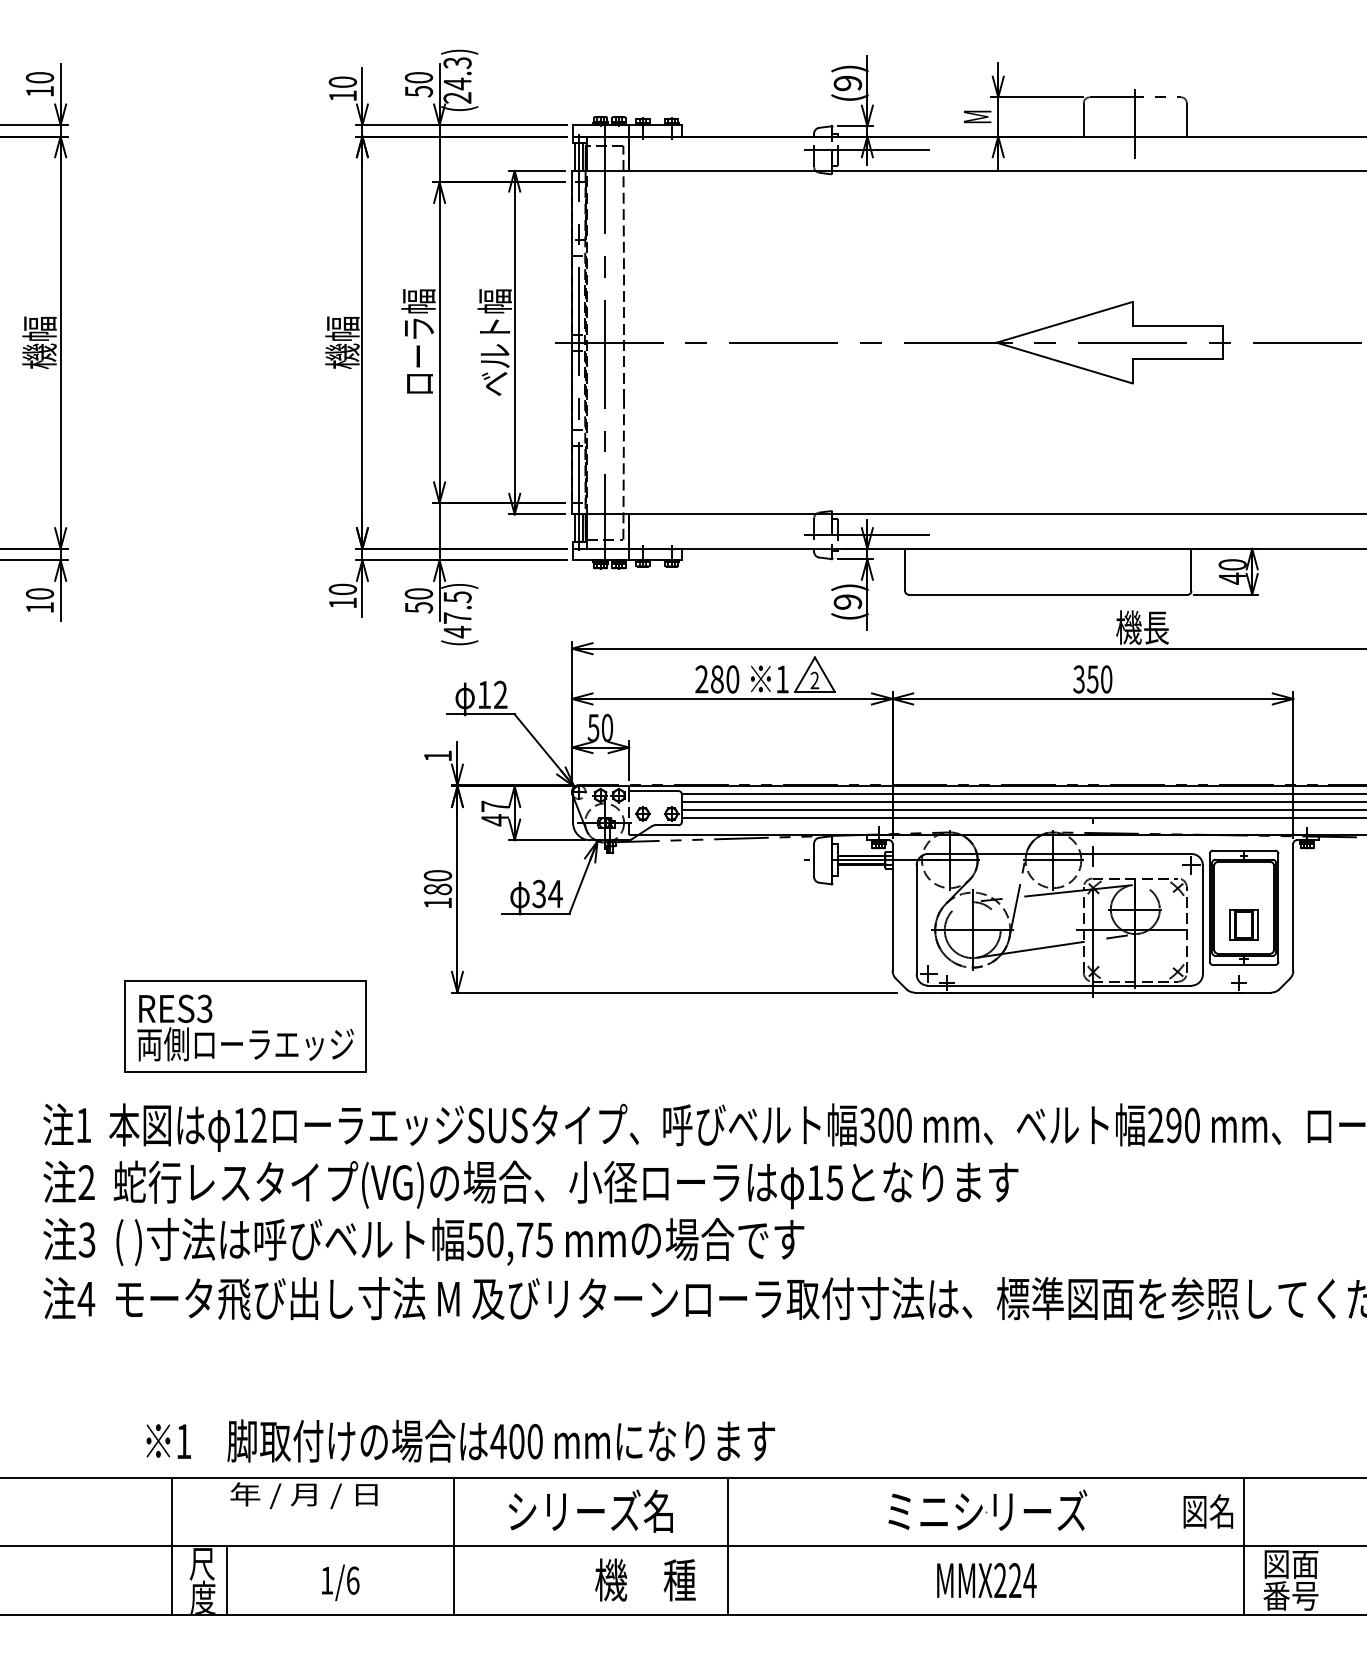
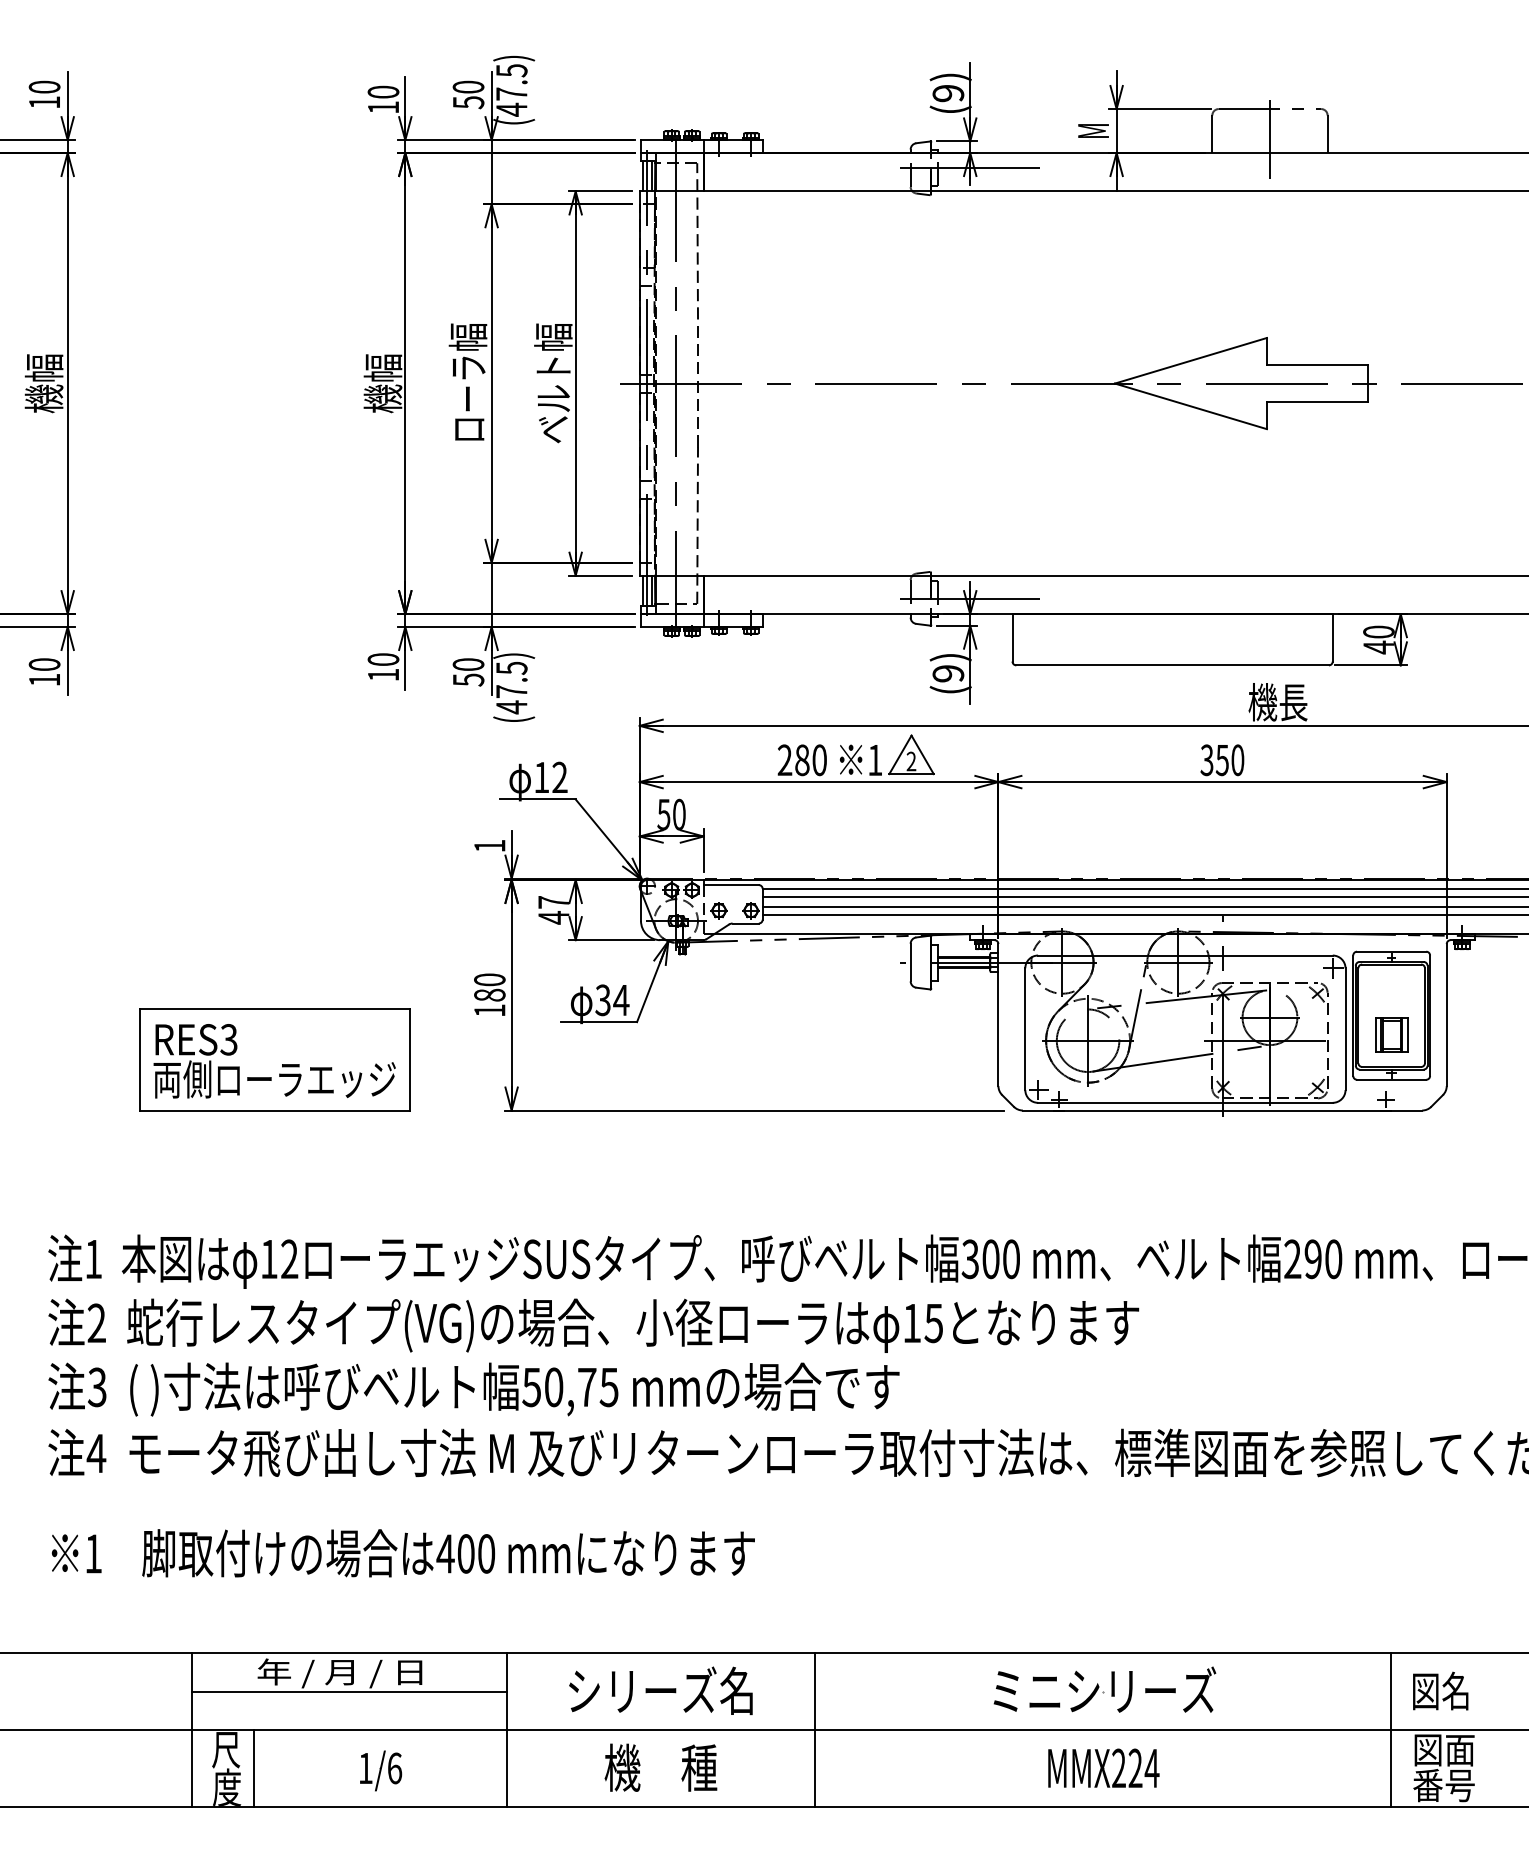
text: (457, 80) -> (511, 90), (24.3) -> (47.5)
part: (245, 1026) -> (274, 1059), moved
text: (460, 1441) -> (402, 1553), moved
text: (1208, 1510) -> (1440, 1690), moved
line: (312, 1511) -> (349, 1691), added
text: (645, 1579) -> (660, 1767), moved

